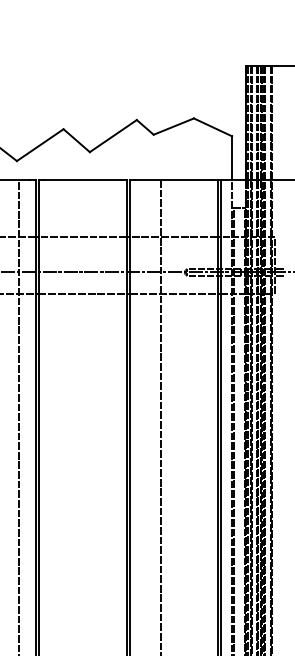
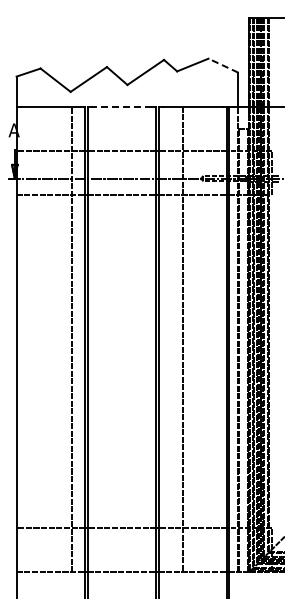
line: (211, 127) -> (222, 65), solid -> dashed
line: (82, 179) -> (121, 106), solid -> dashed

